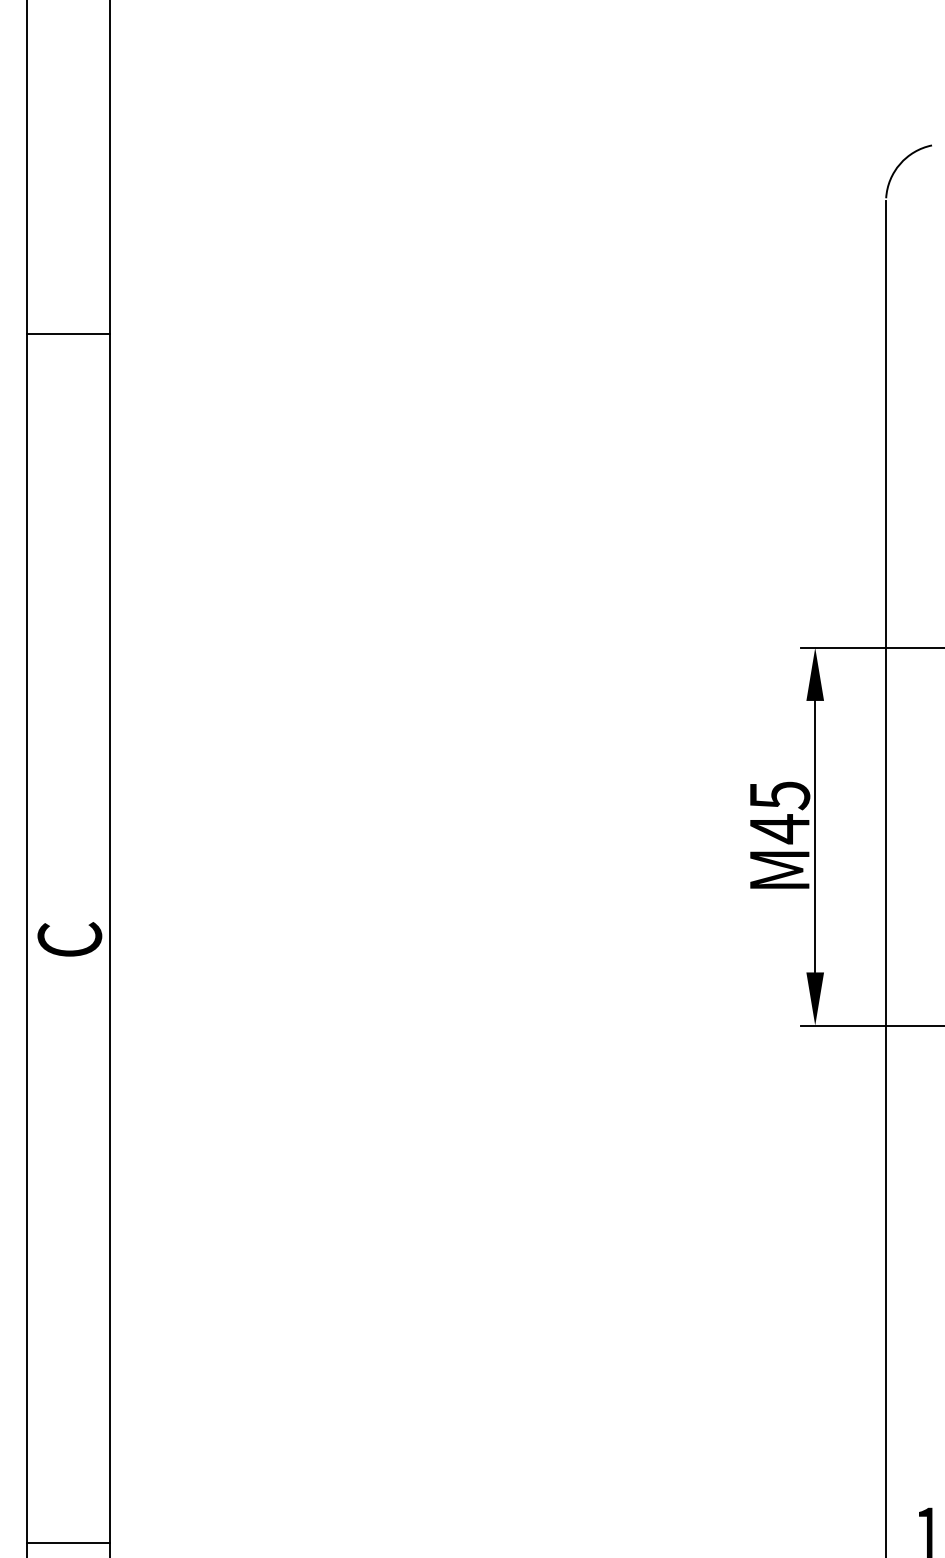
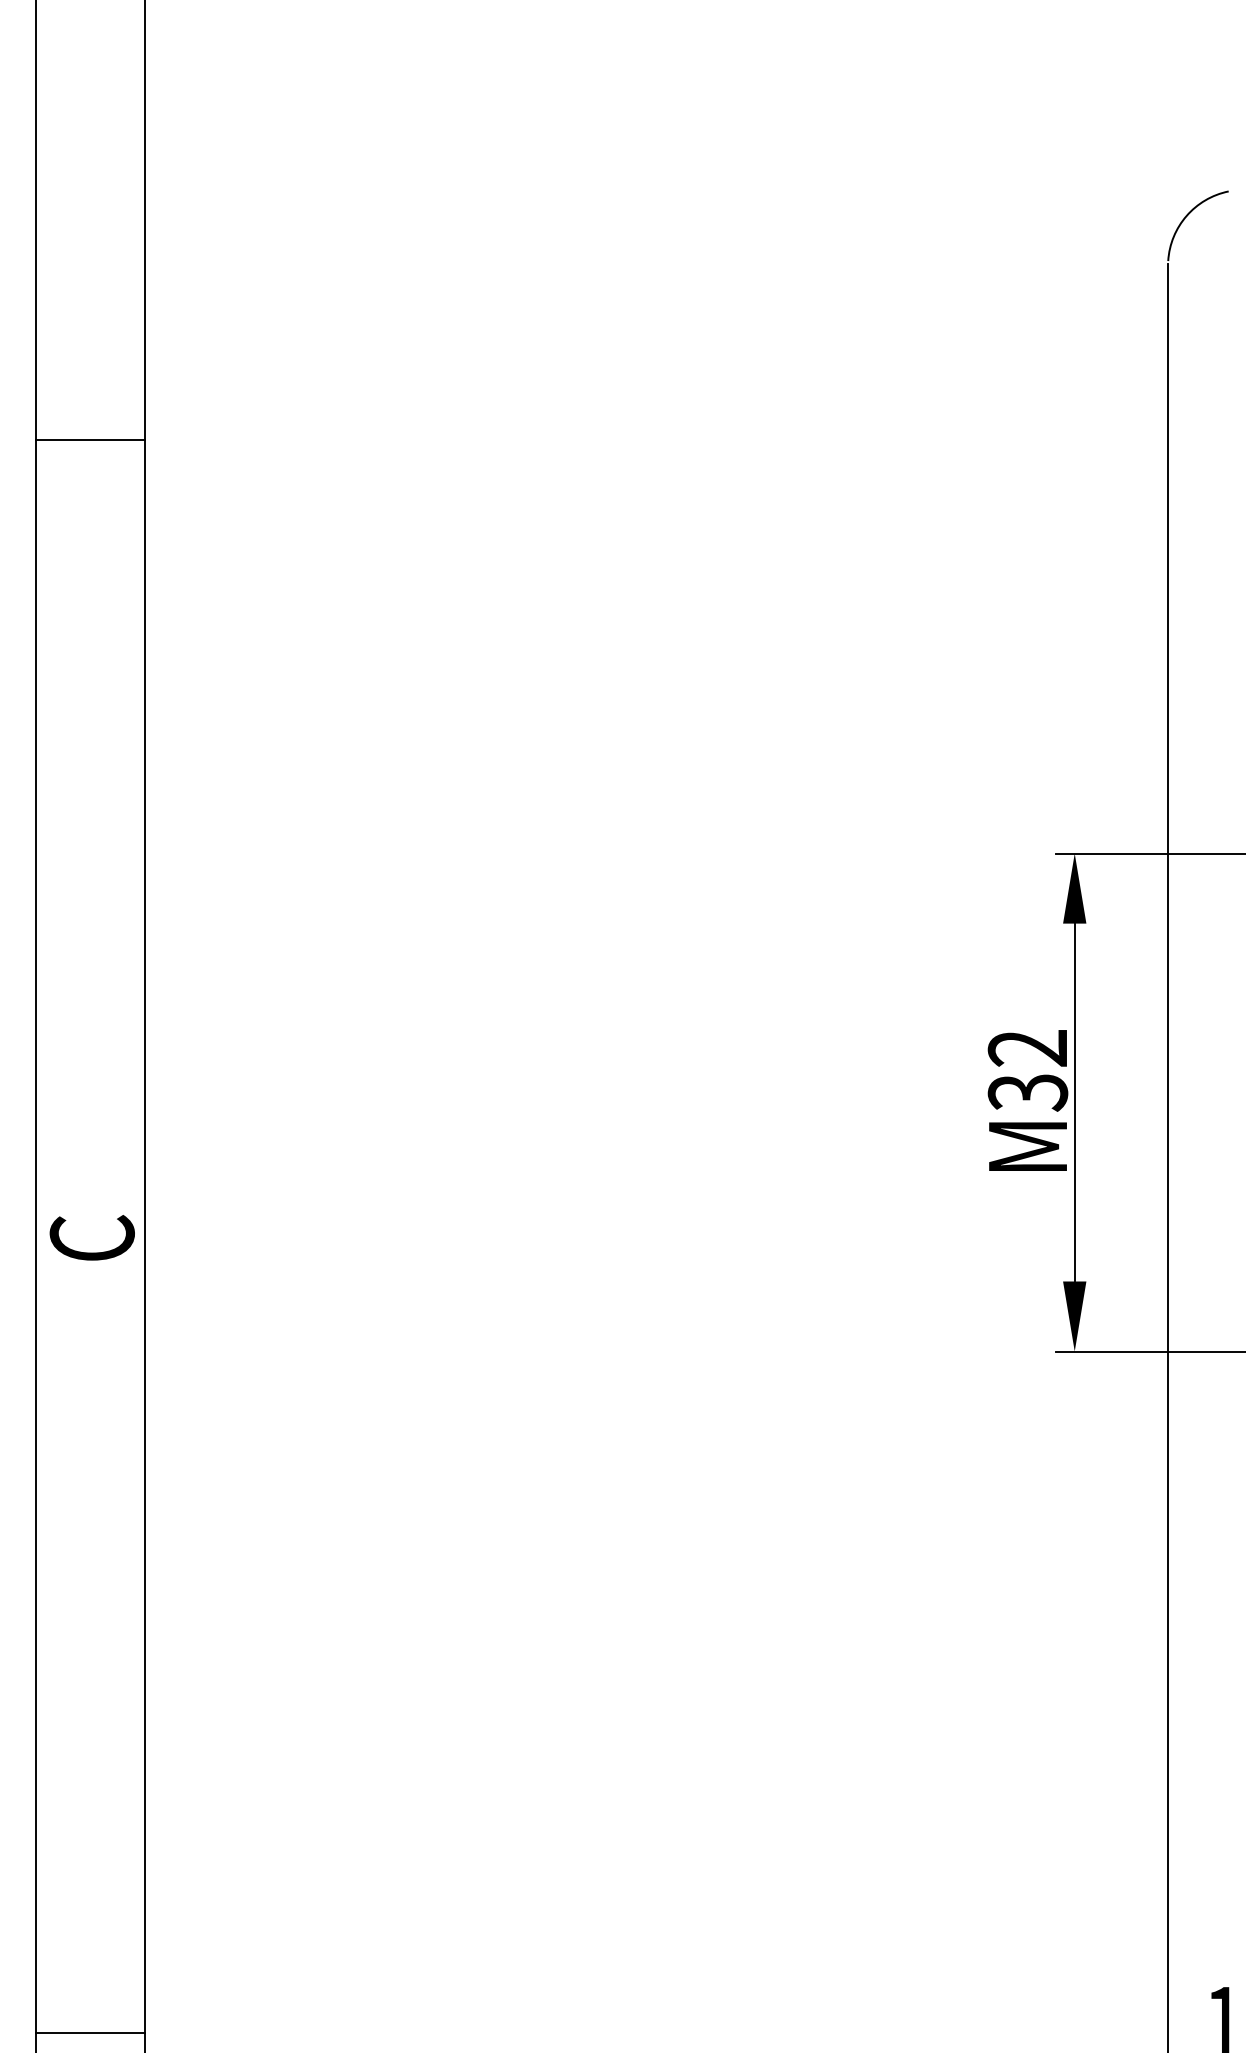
text: (779, 813) -> (1027, 1071), M45 -> M32

